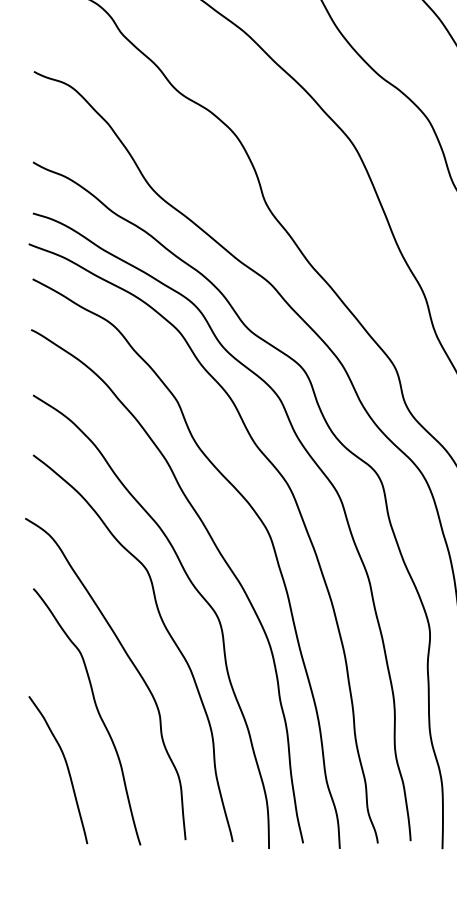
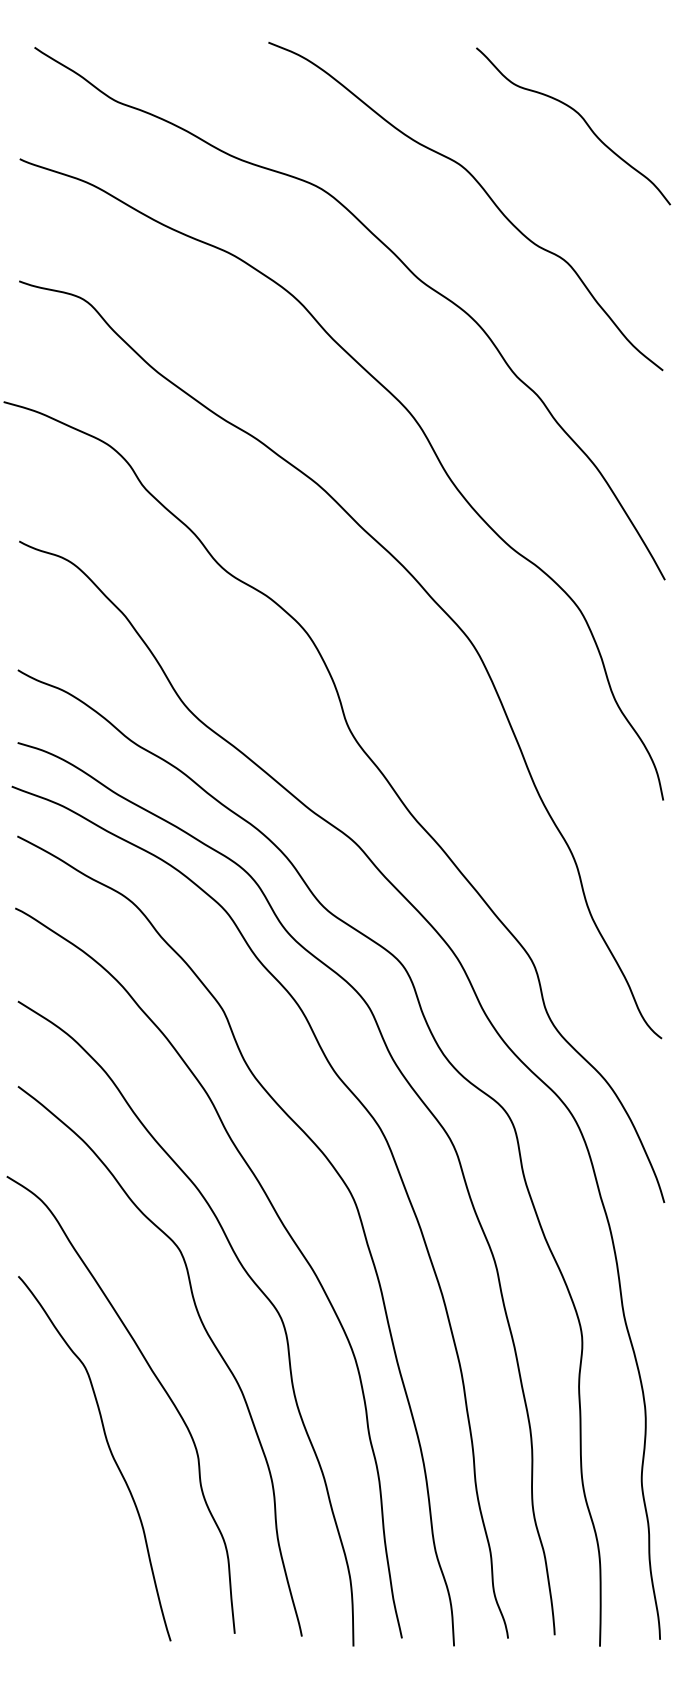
curve: (67, 768) -> (66, 1532), removed

